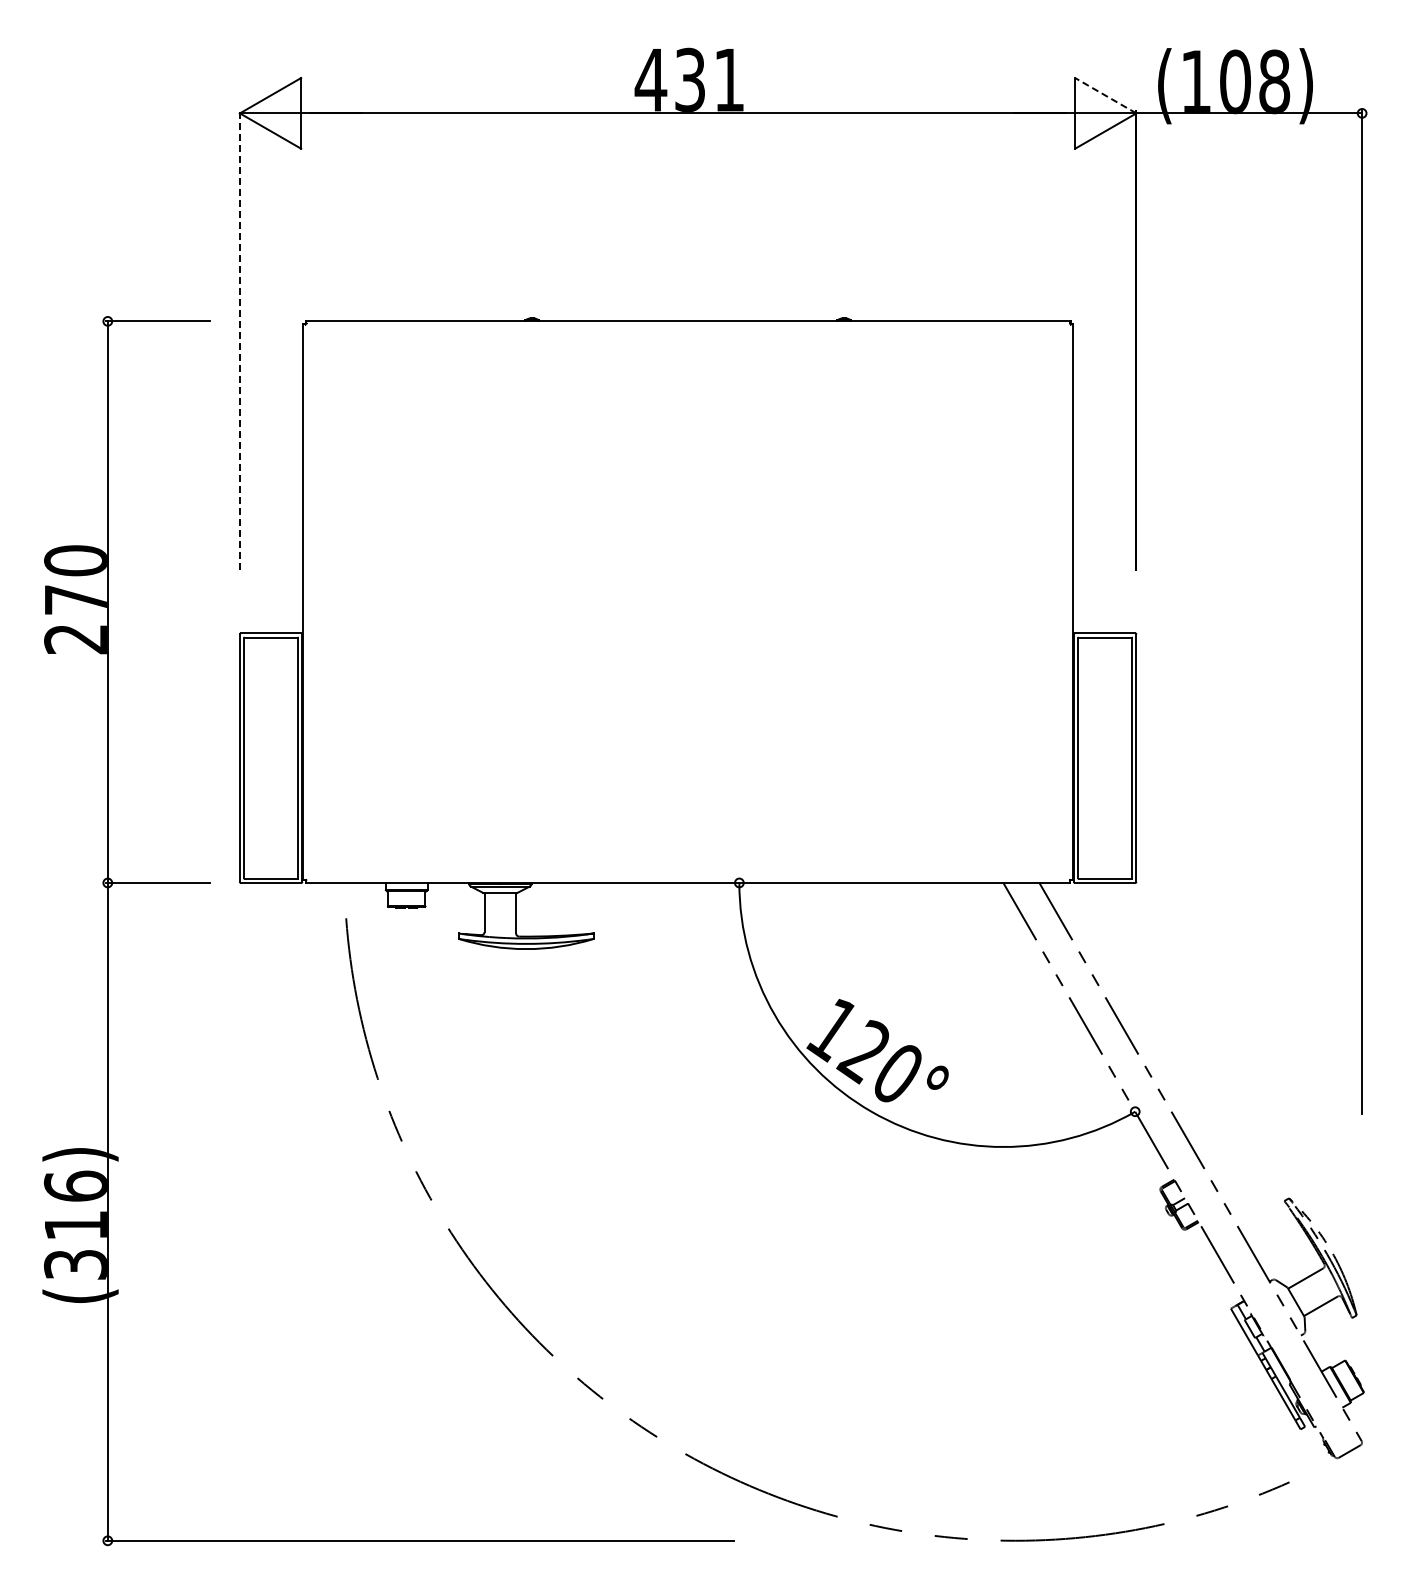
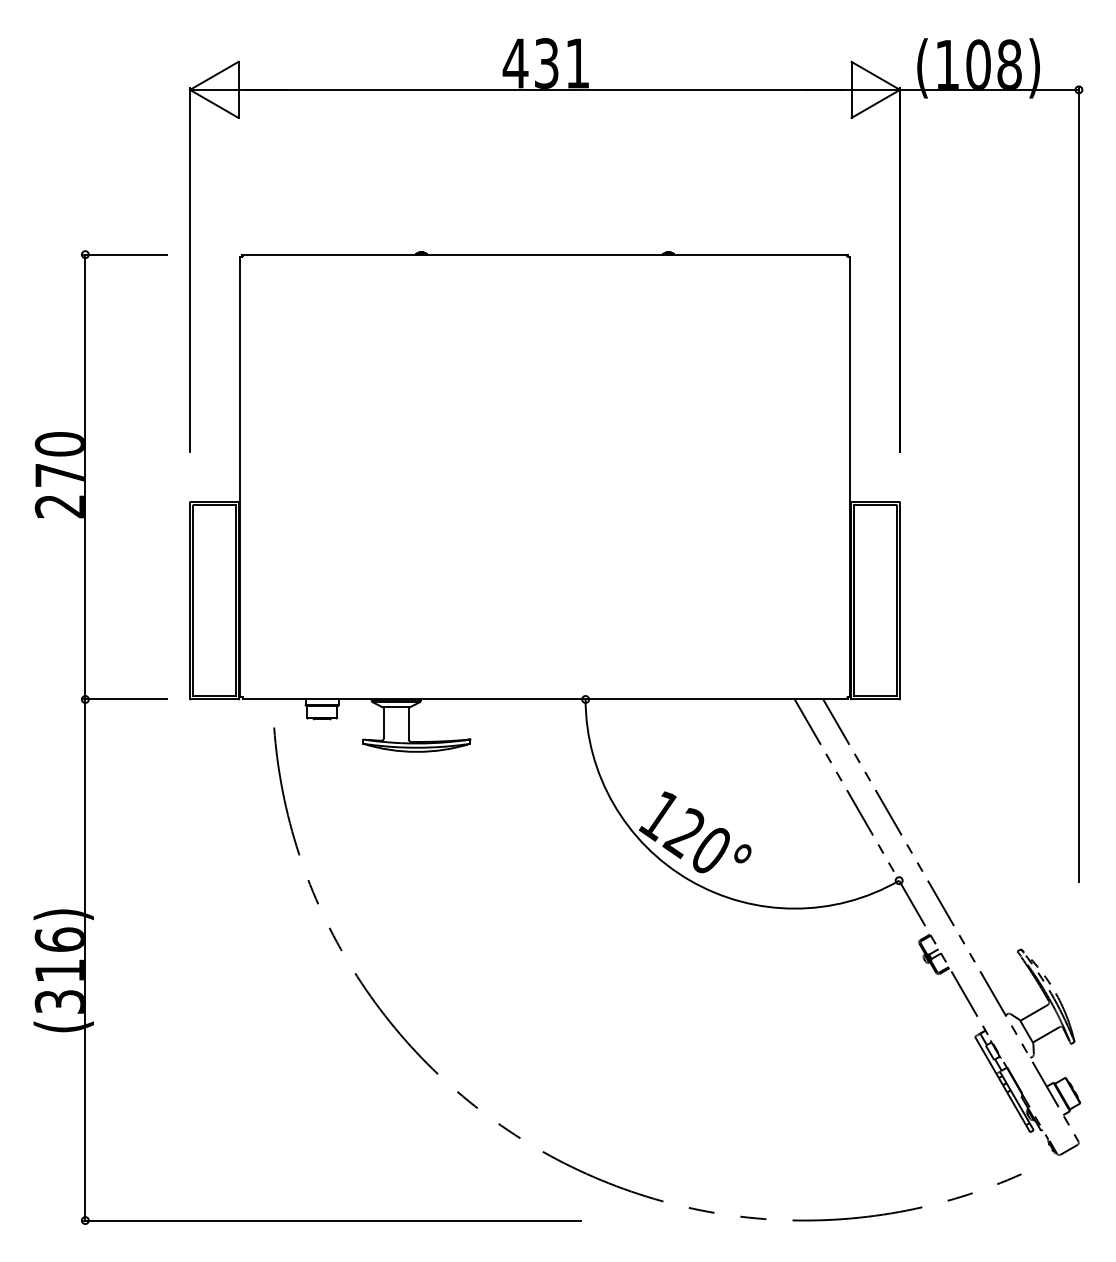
line: (1105, 95) -> (875, 75), dashed -> solid
line: (239, 340) -> (189, 269), dashed -> solid

